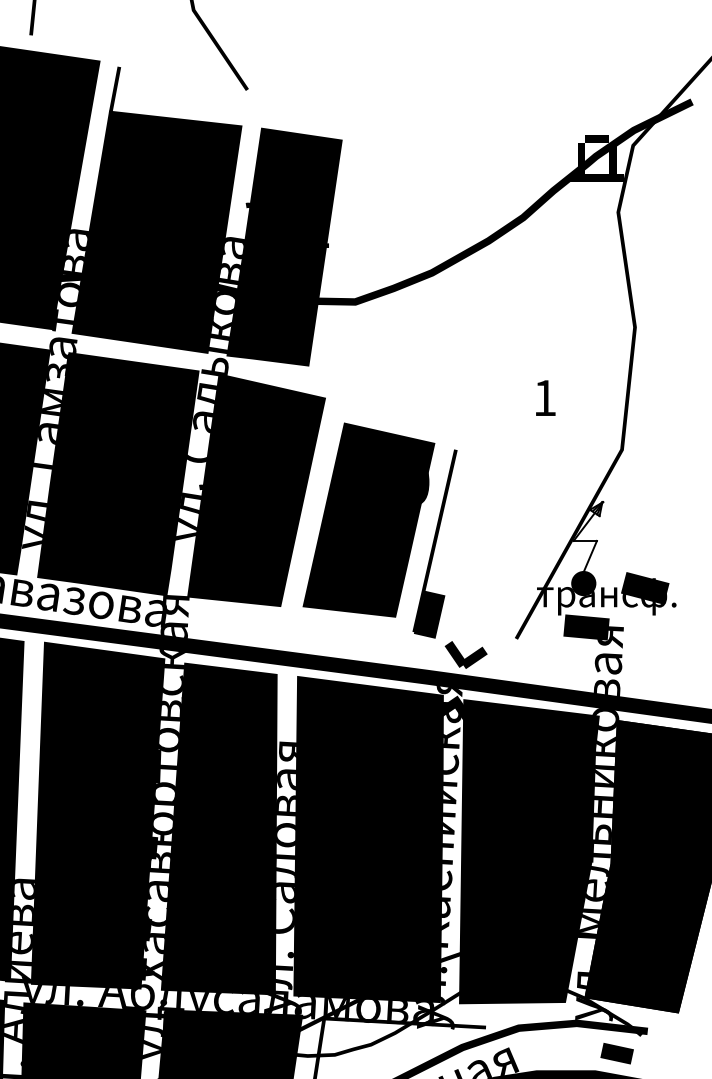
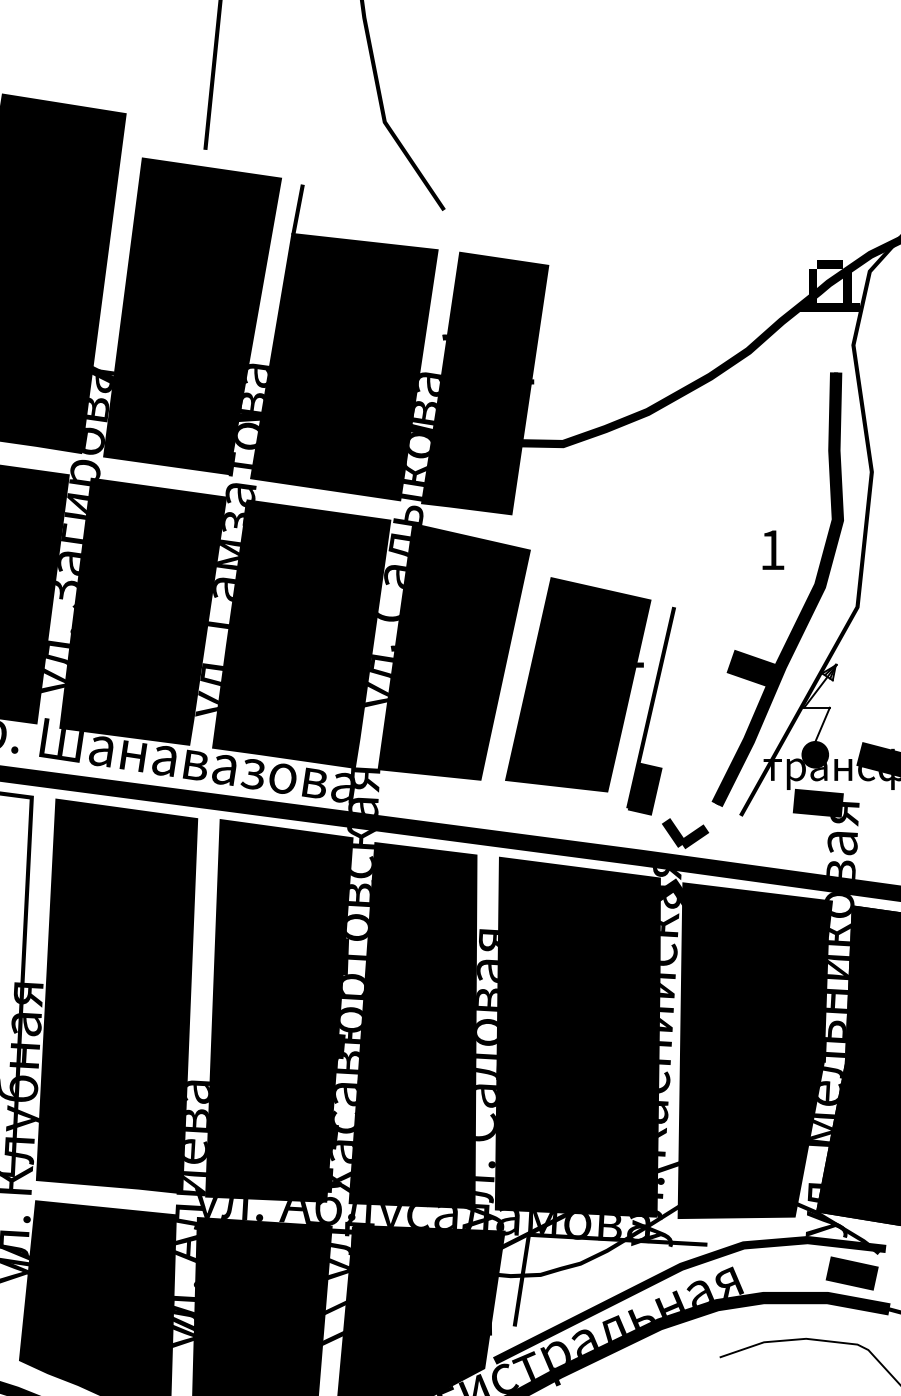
part: (573, 446) -> (804, 603), added
text: (425, 489) -> (640, 650), 0 -> 1
part: (616, 1053) -> (851, 1273), size x1.43

